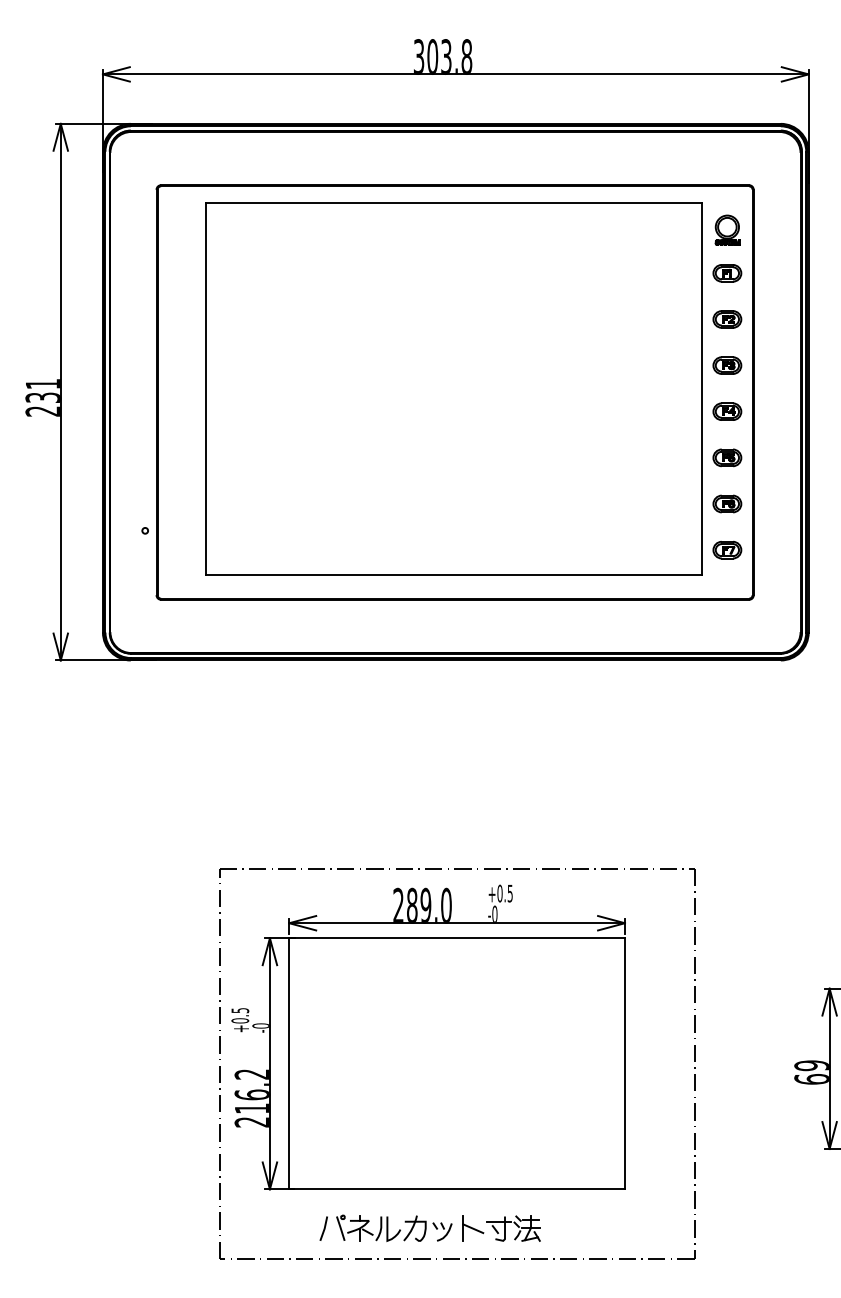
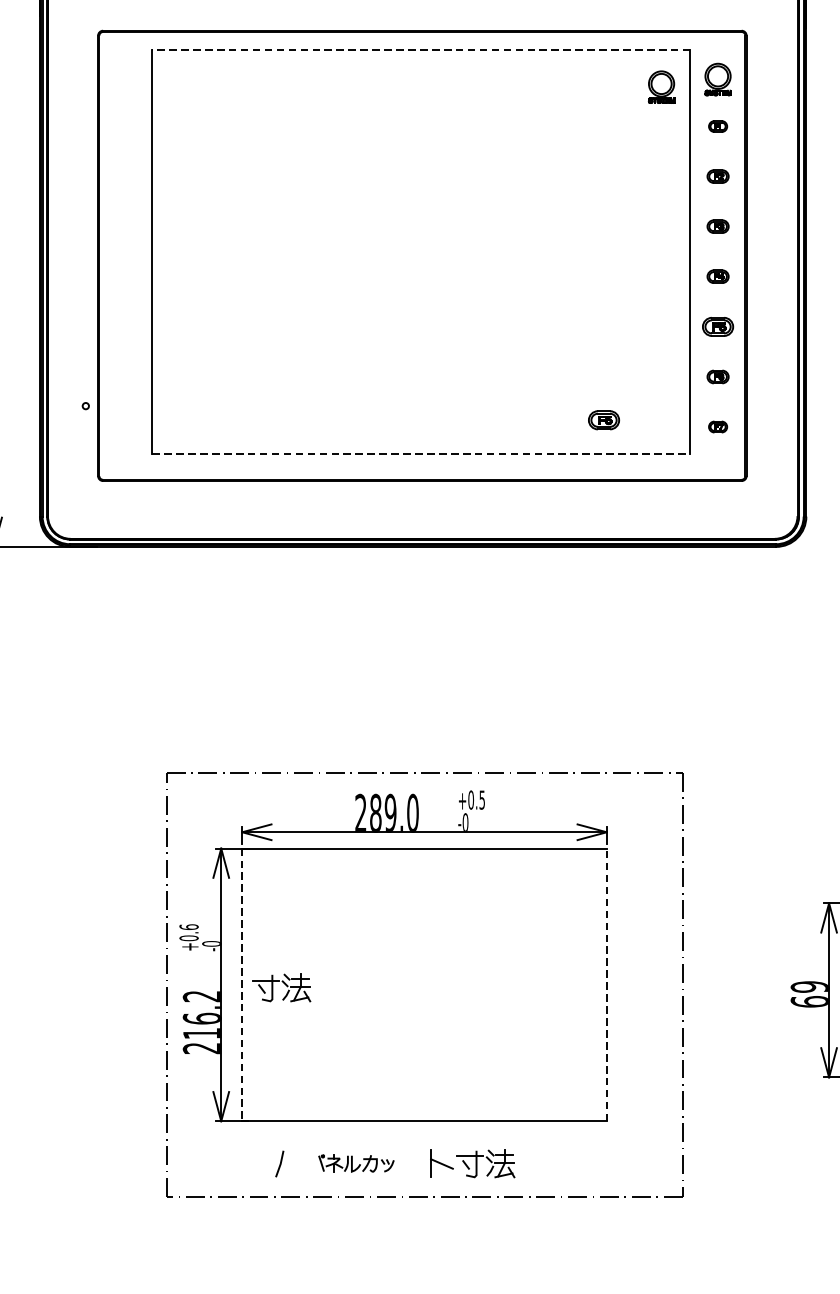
line: (454, 202) -> (421, 49), solid -> dashed
part: (675, 236) -> (661, 86), added
part: (727, 273) -> (718, 126), size x0.6
part: (727, 319) -> (718, 176), size x0.7
part: (727, 365) -> (718, 226), size x0.7
part: (727, 411) -> (718, 276), size x0.7
part: (727, 503) -> (718, 376), size x0.7
part: (622, 543) -> (604, 419), added
part: (727, 549) -> (718, 426), size x0.6
line: (454, 574) -> (421, 453), solid -> dashed
text: (240, 1010) -> (189, 927), +0.5 -> +0.6
line: (289, 1063) -> (242, 984), solid -> dashed
line: (624, 1063) -> (606, 984), solid -> dashed
part: (325, 1066) -> (281, 987), added
part: (394, 1227) -> (356, 1162), size x0.6

